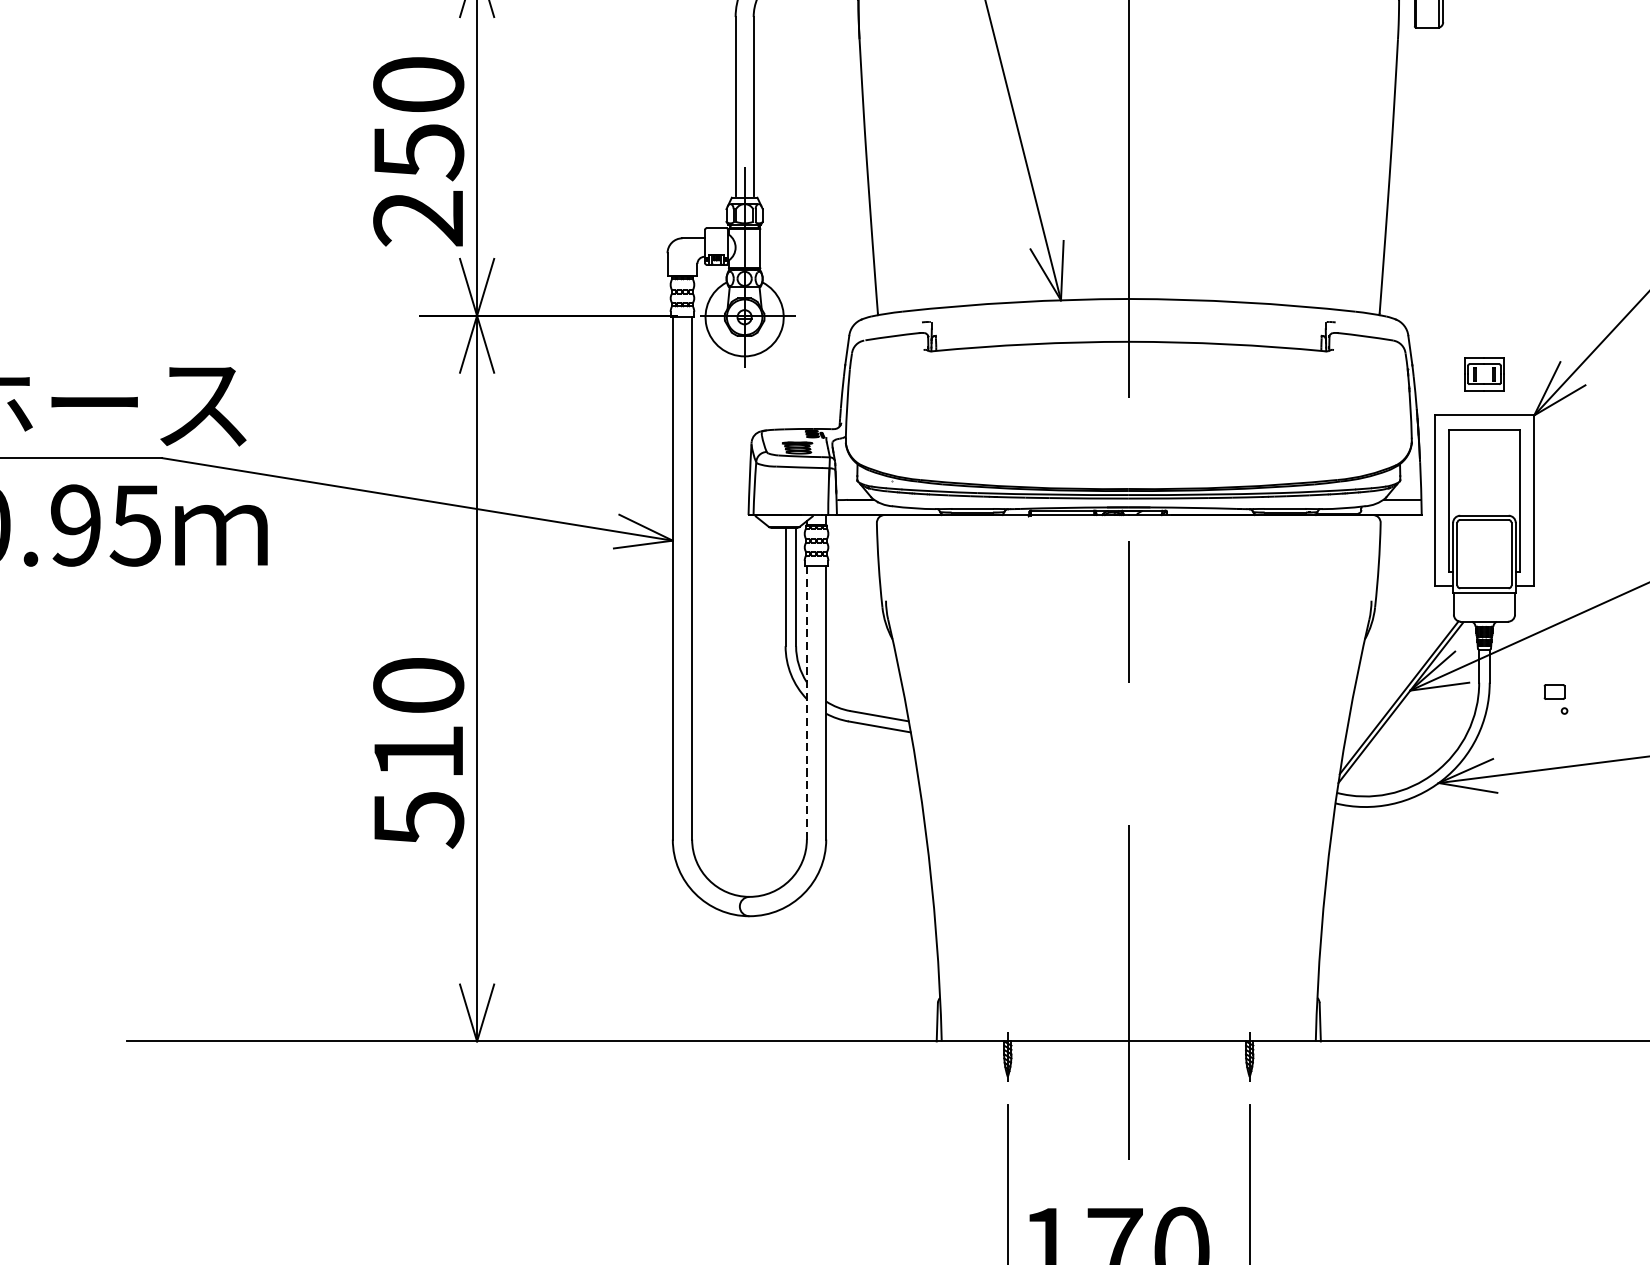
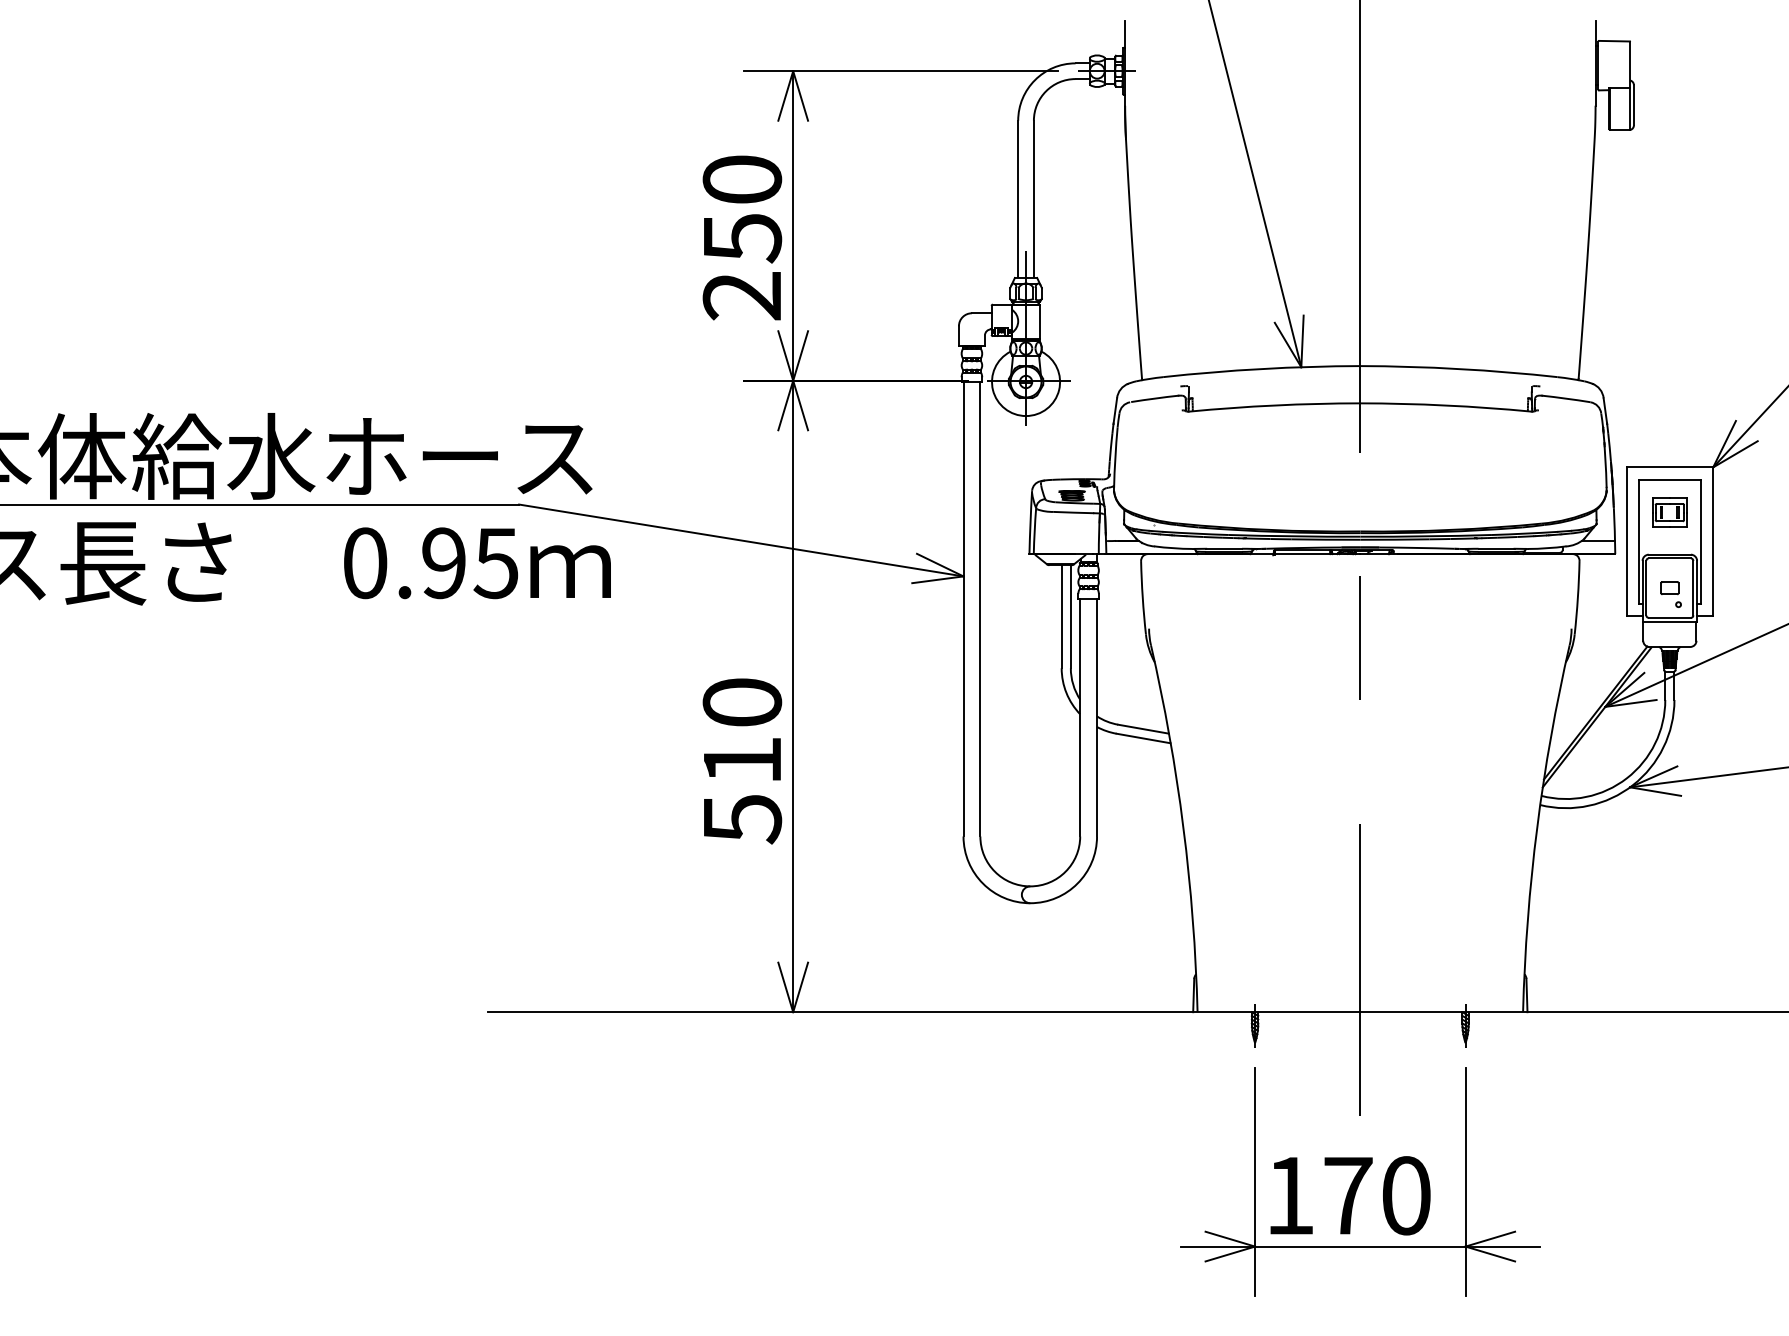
part: (1484, 374) -> (1669, 512), moved
part: (1555, 699) -> (1670, 594), moved
line: (807, 702) -> (1080, 717), dashed -> solid

